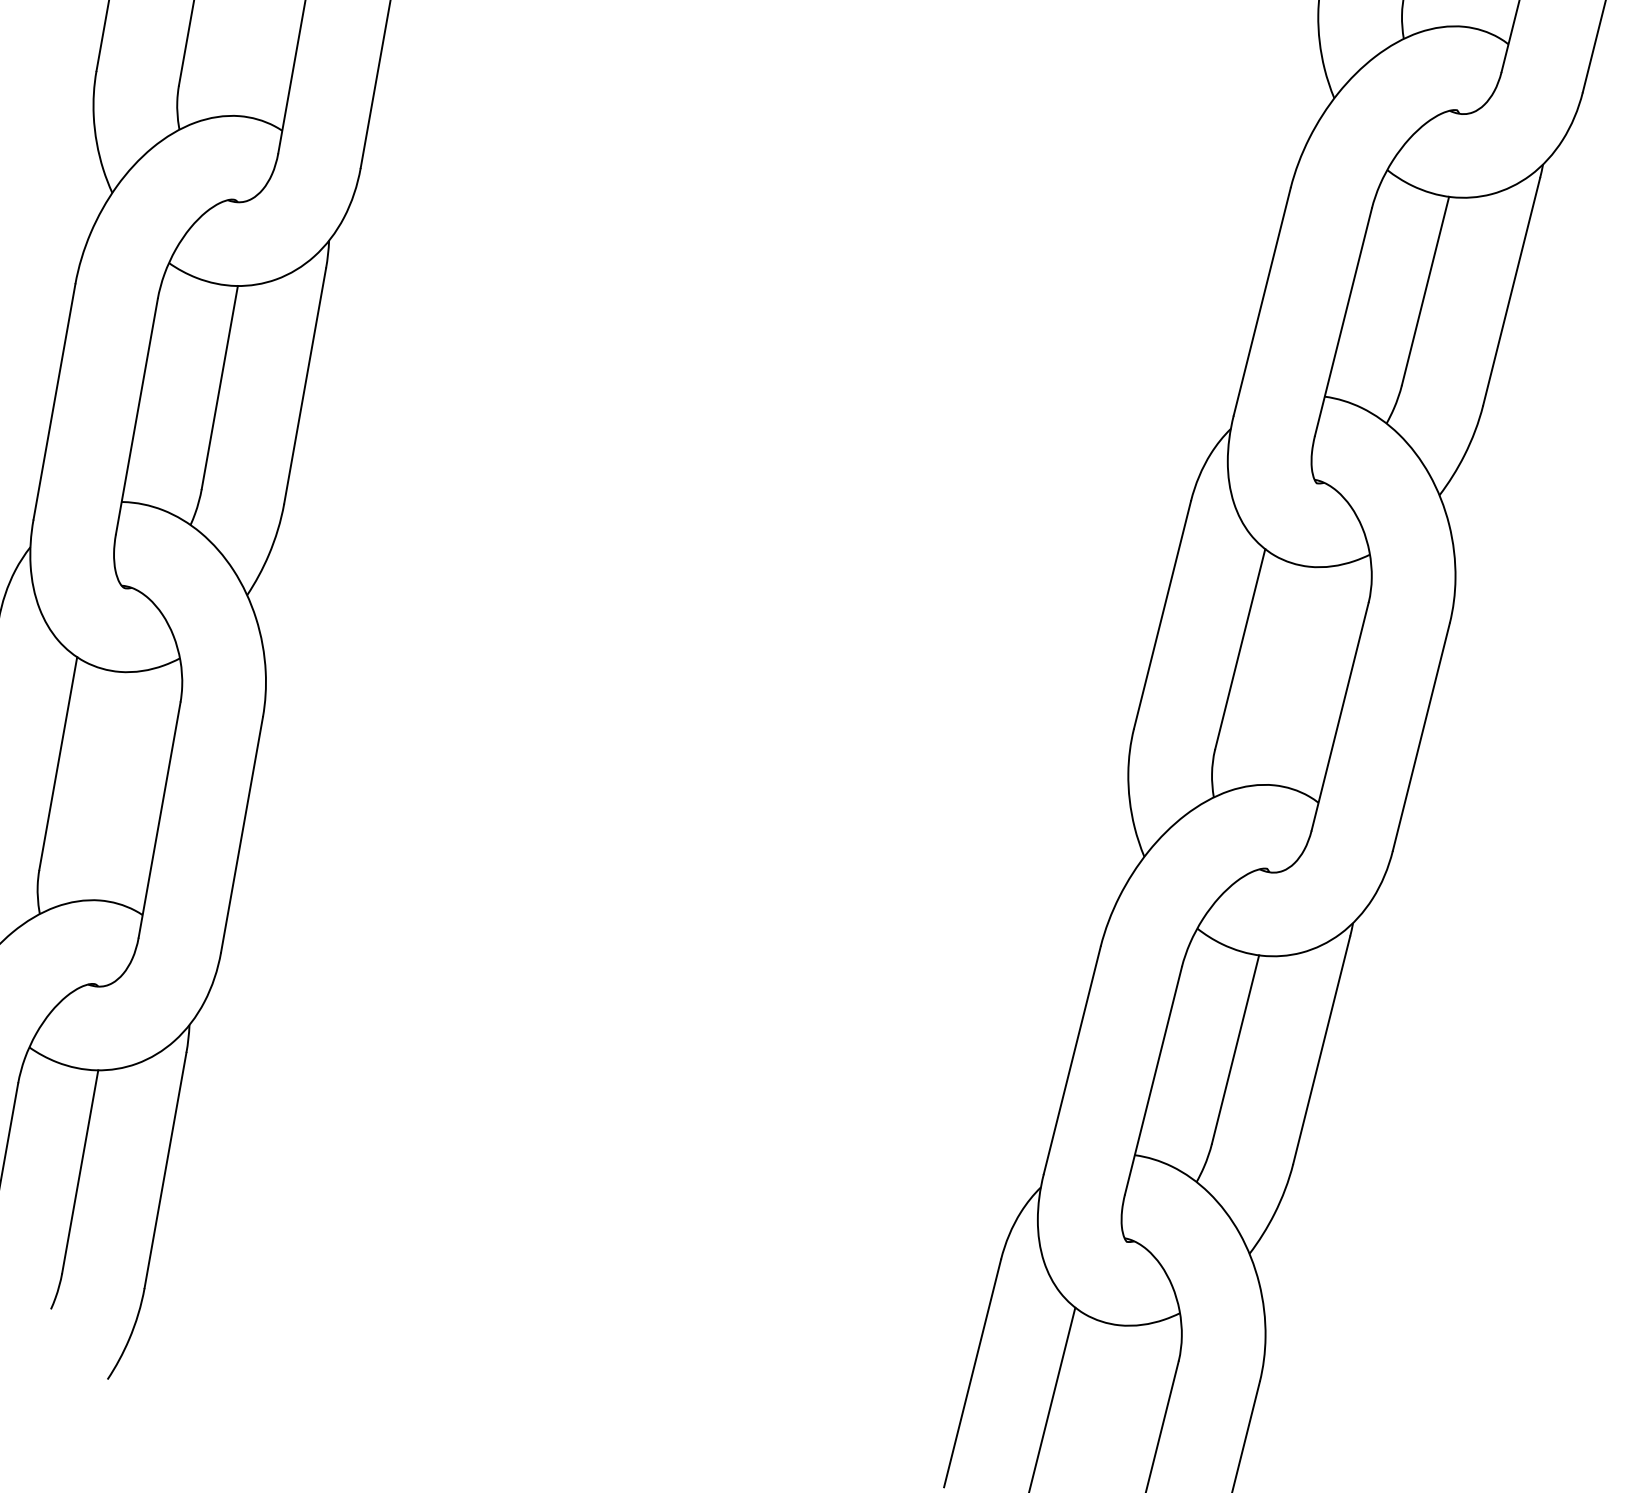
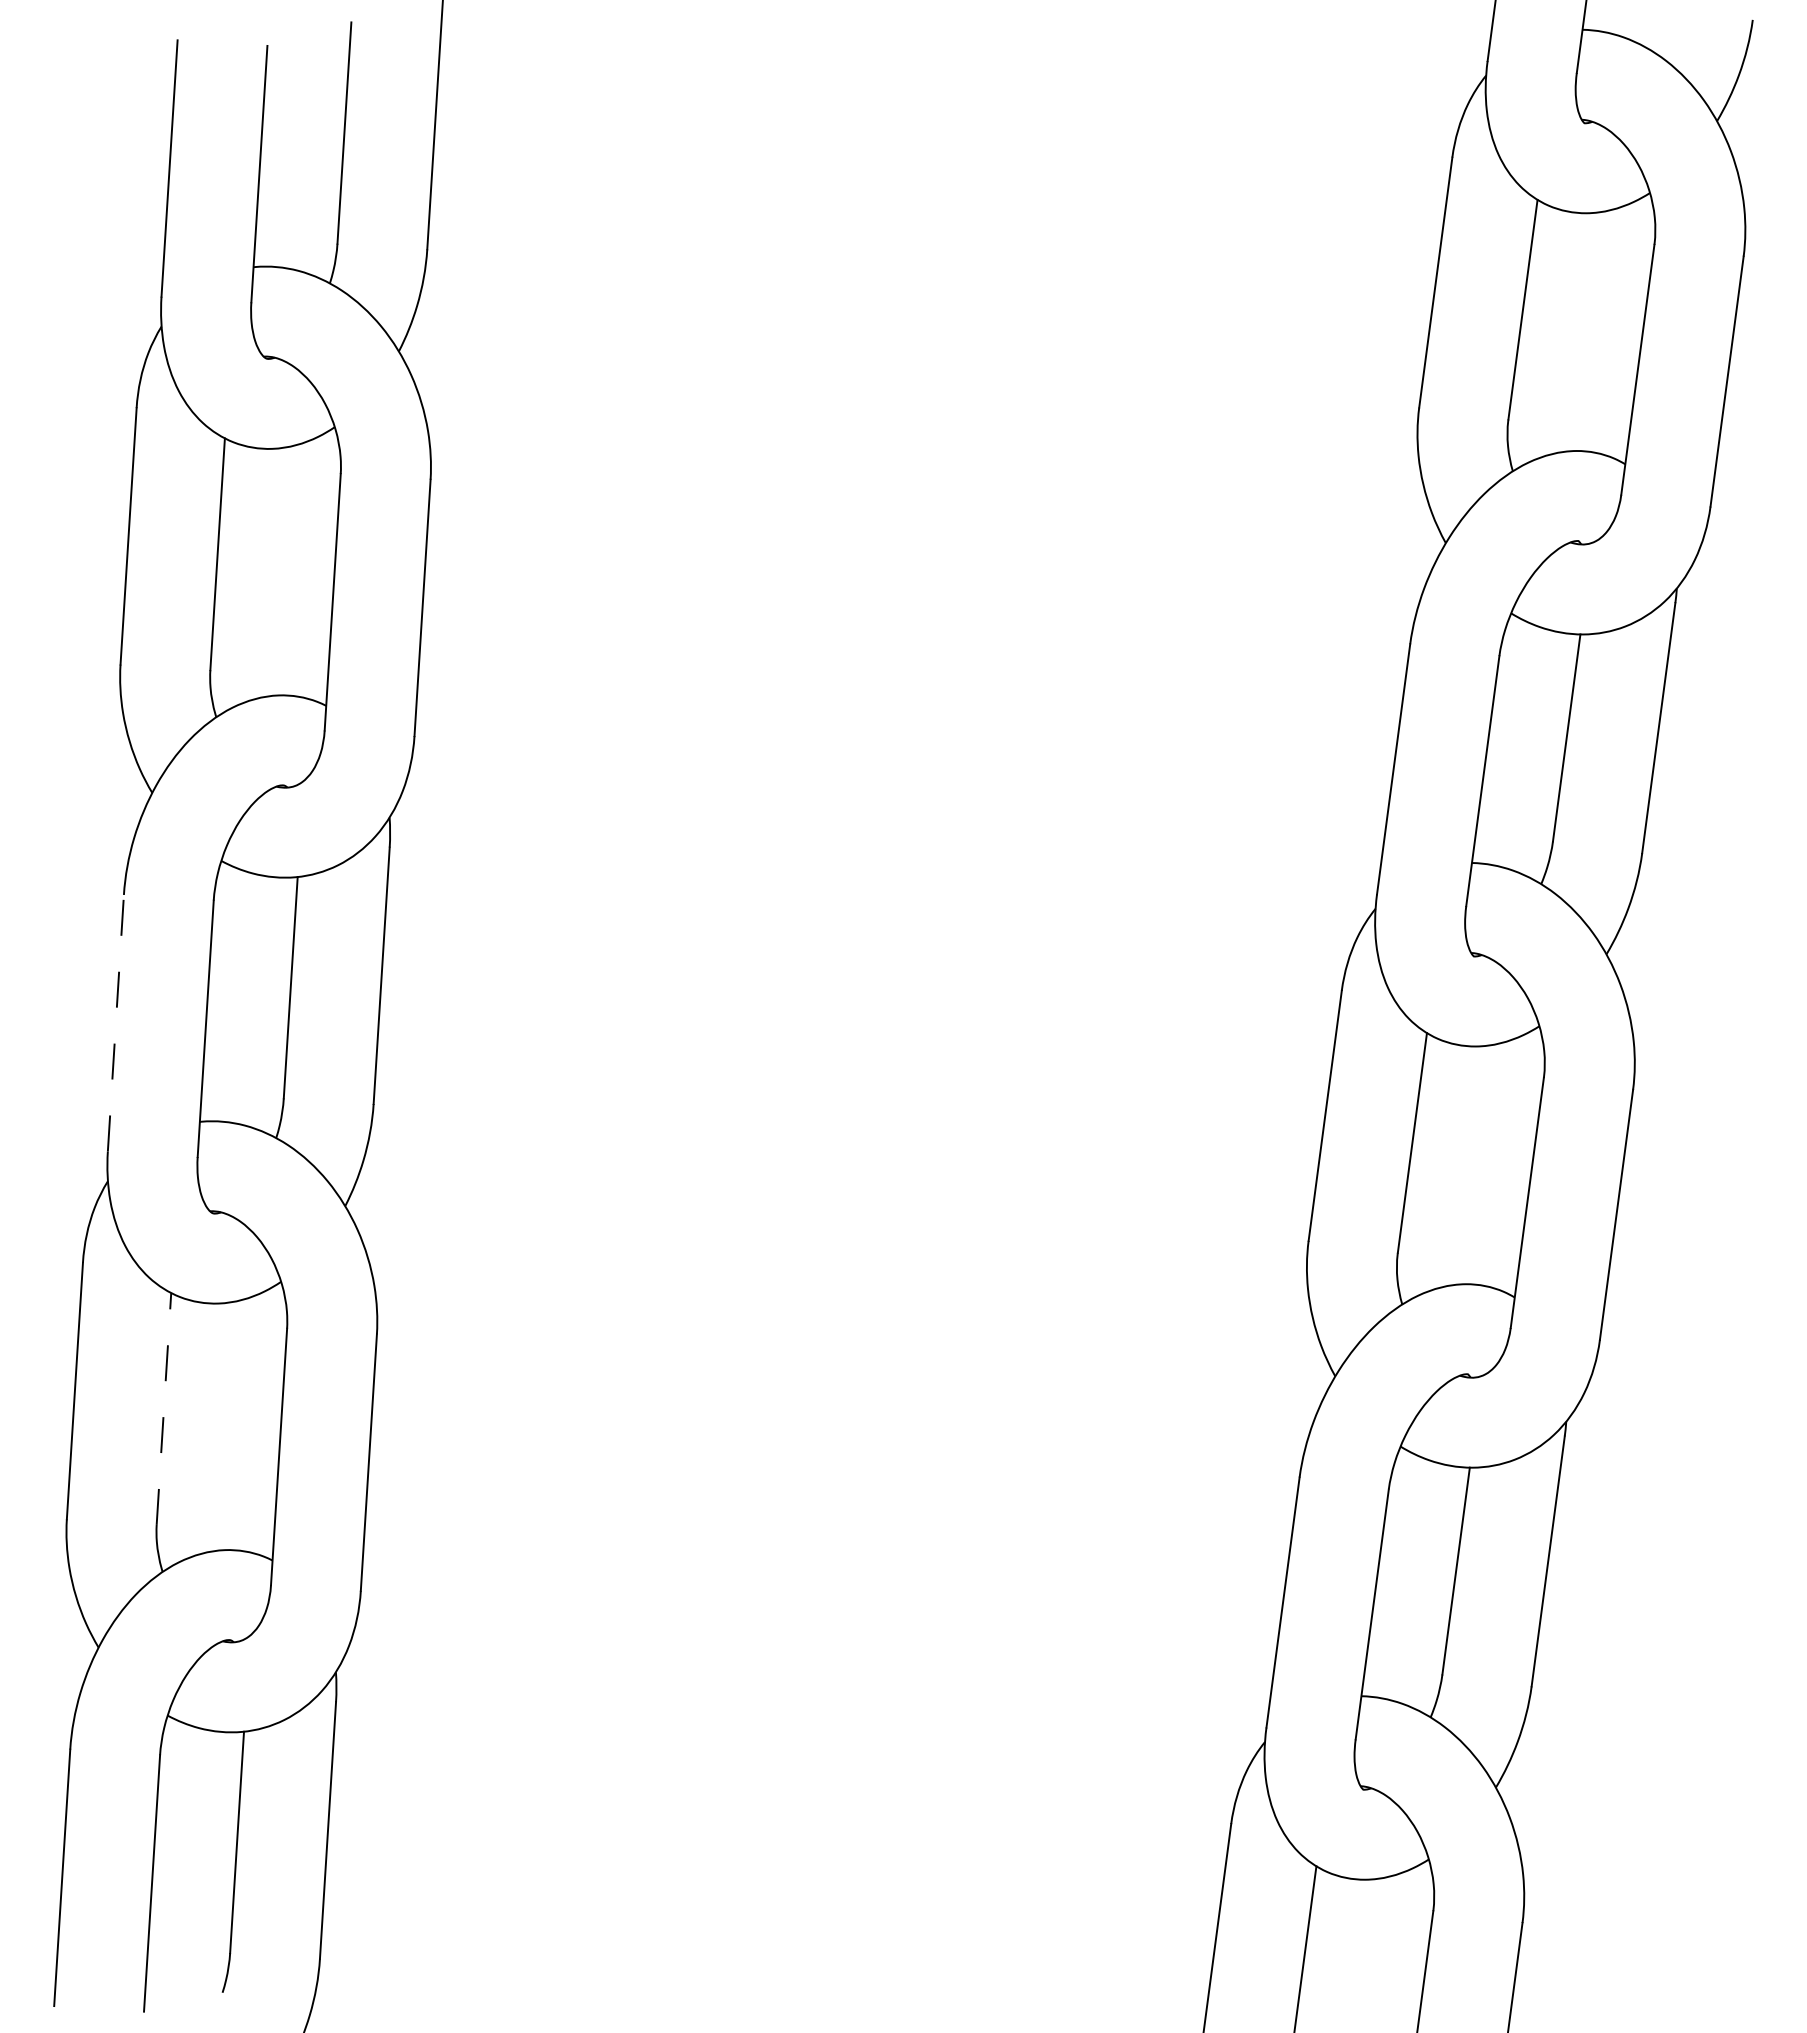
line: (54, 401) -> (115, 1022), solid -> dashed
line: (57, 763) -> (163, 1408), solid -> dashed

